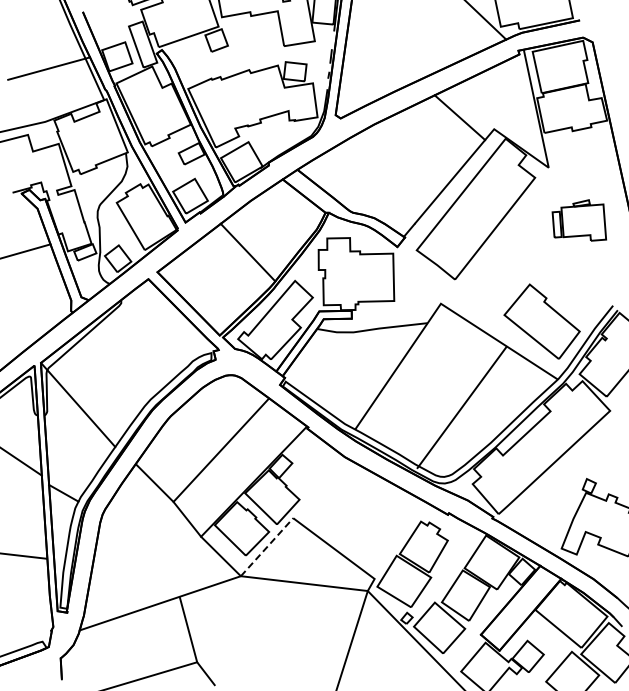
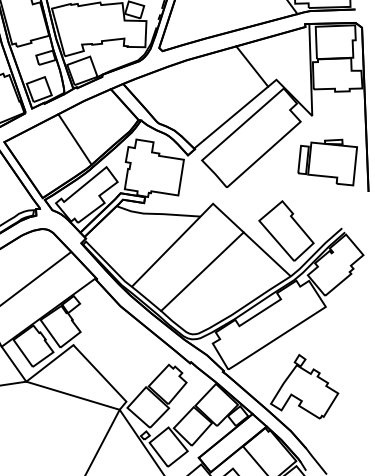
part: (579, 220) -> (328, 159), size x1.43
line: (461, 407) -> (202, 271), moved
line: (267, 546) -> (50, 362), dashed -> solid

